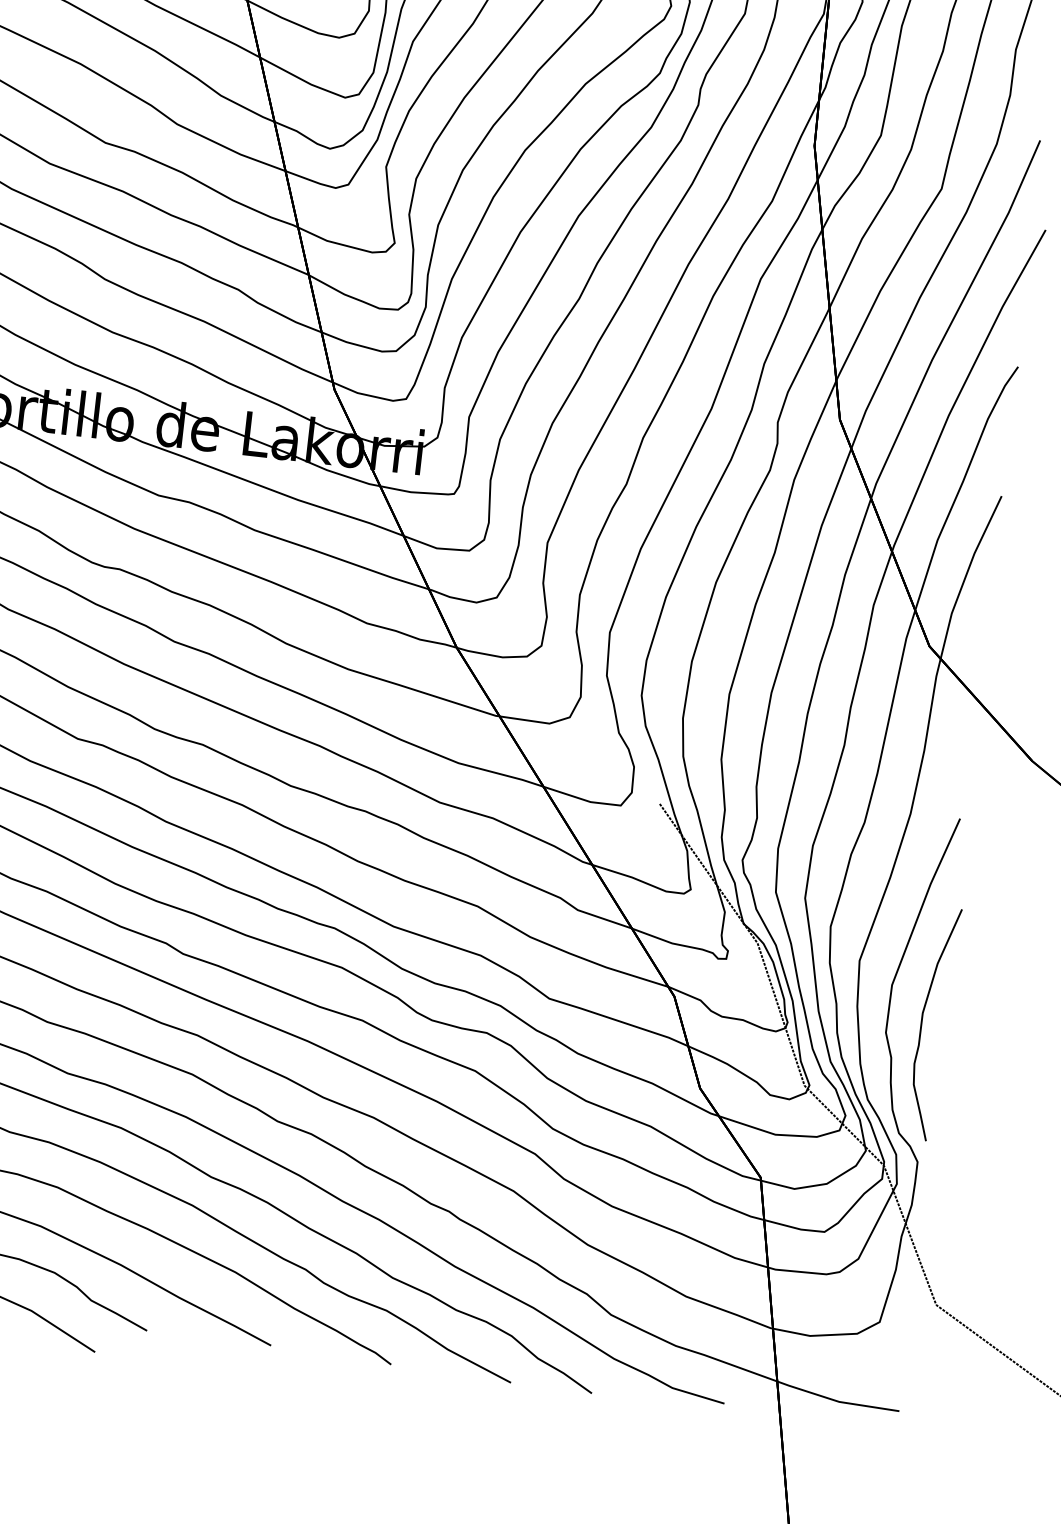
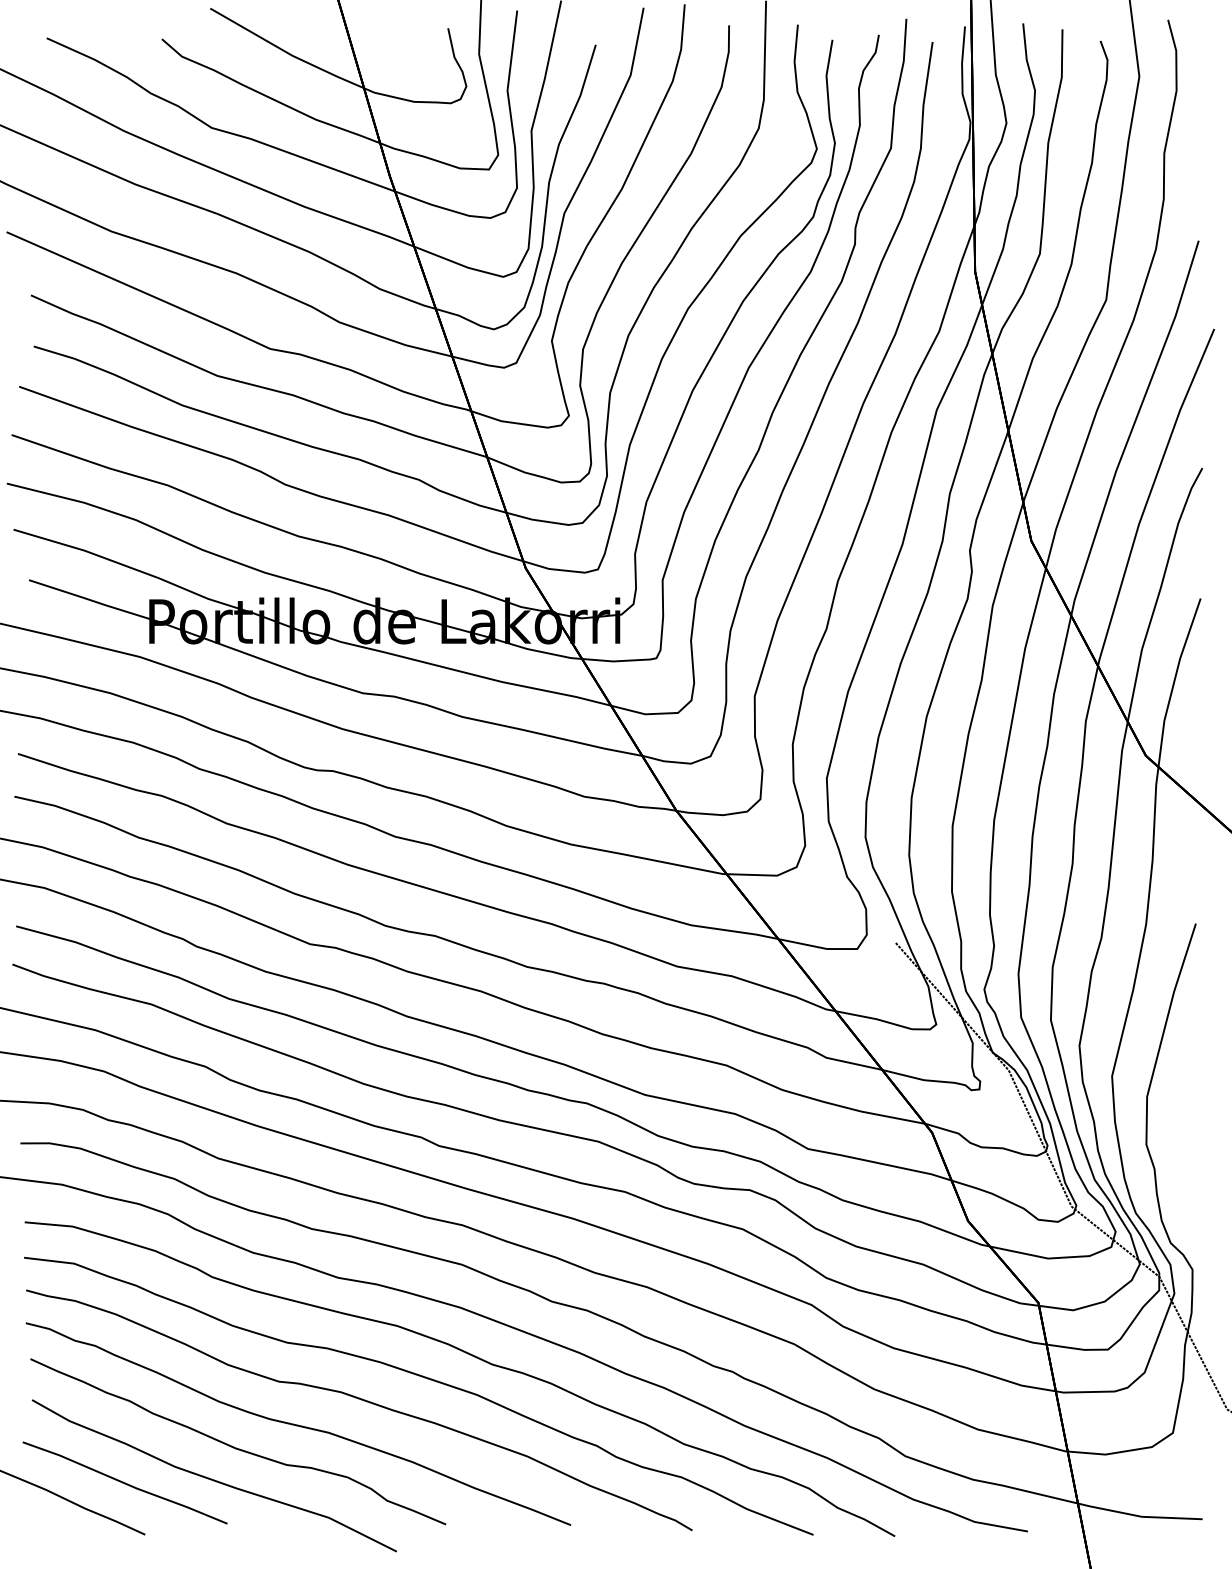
curve: (922, 1022) -> (1181, 1130), removed

